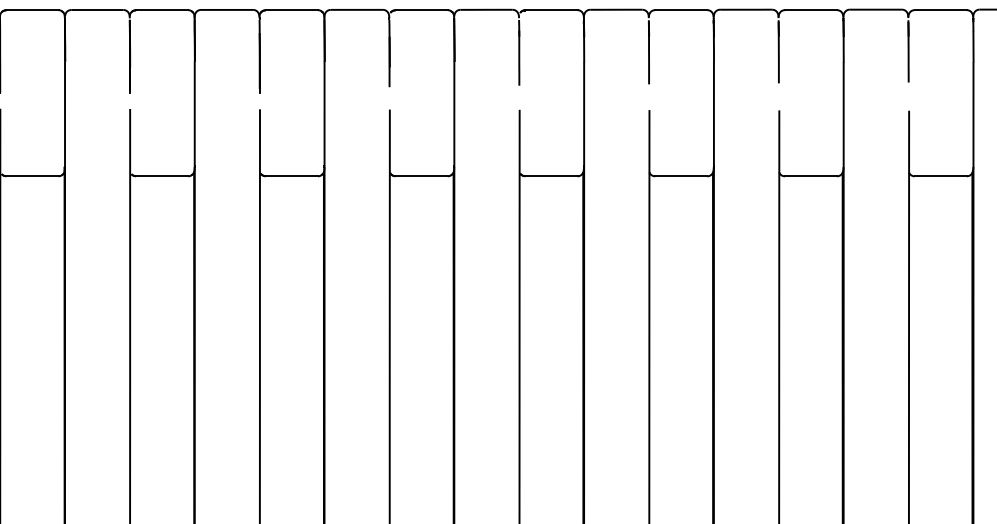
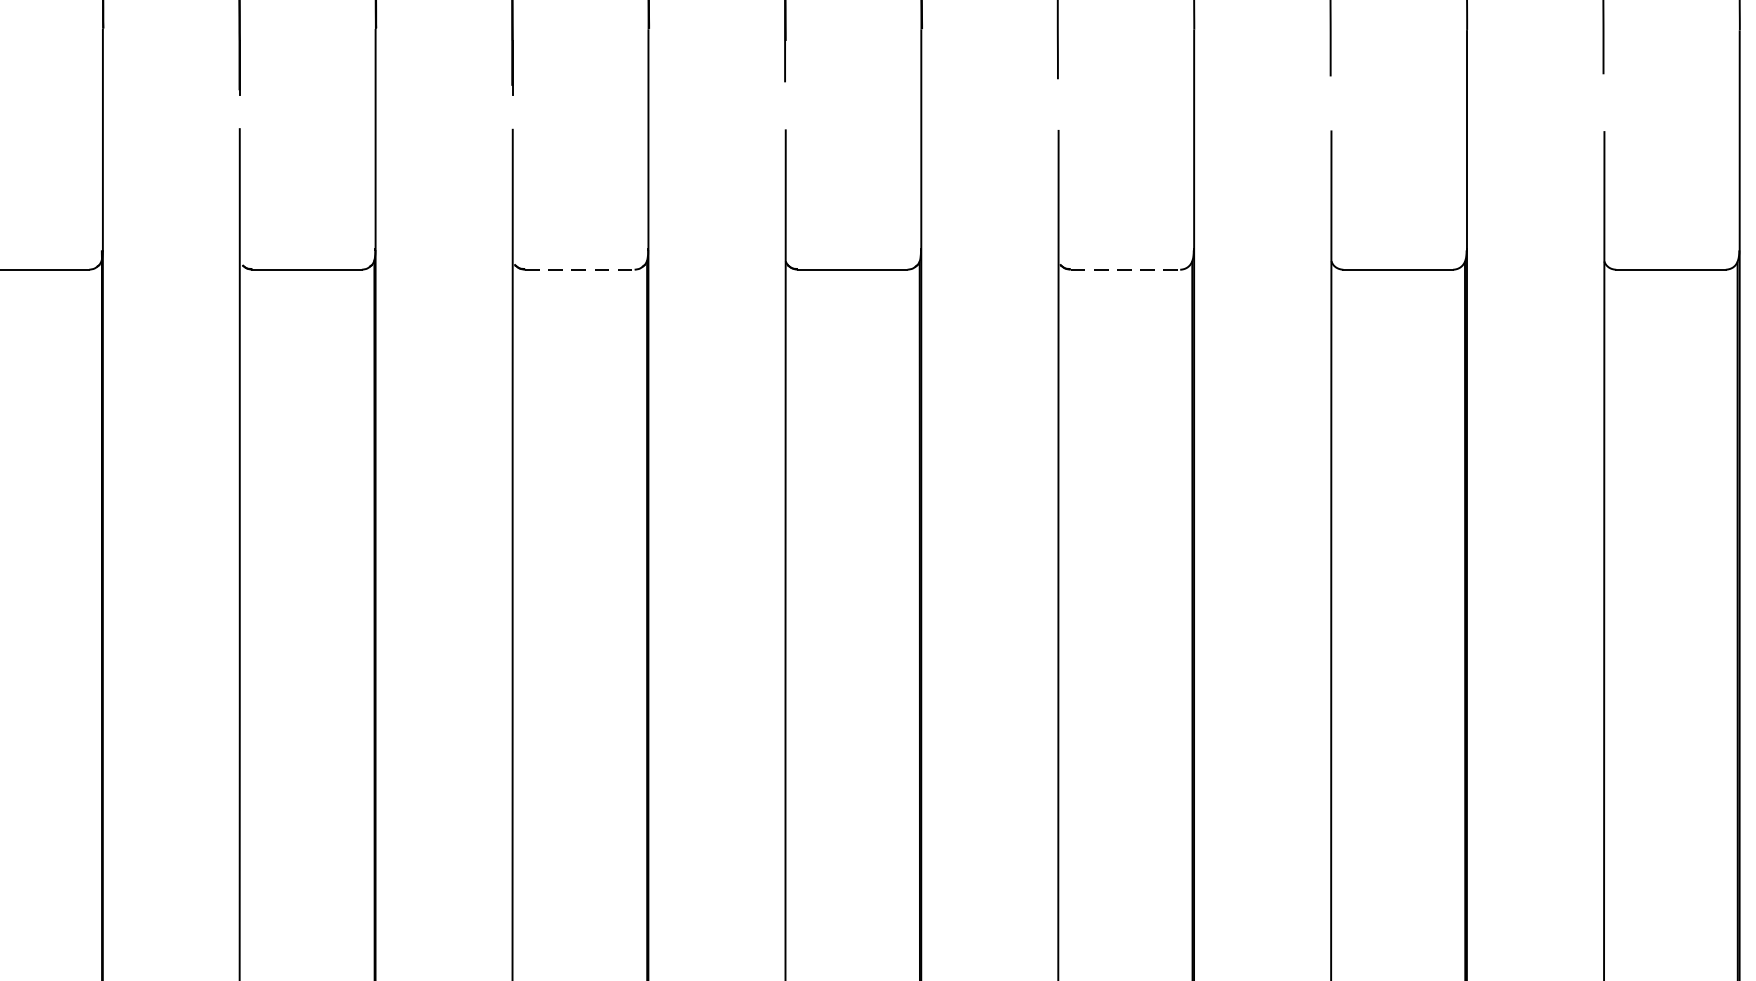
line: (292, 176) -> (581, 270), solid -> dashed
line: (551, 176) -> (1125, 270), solid -> dashed

